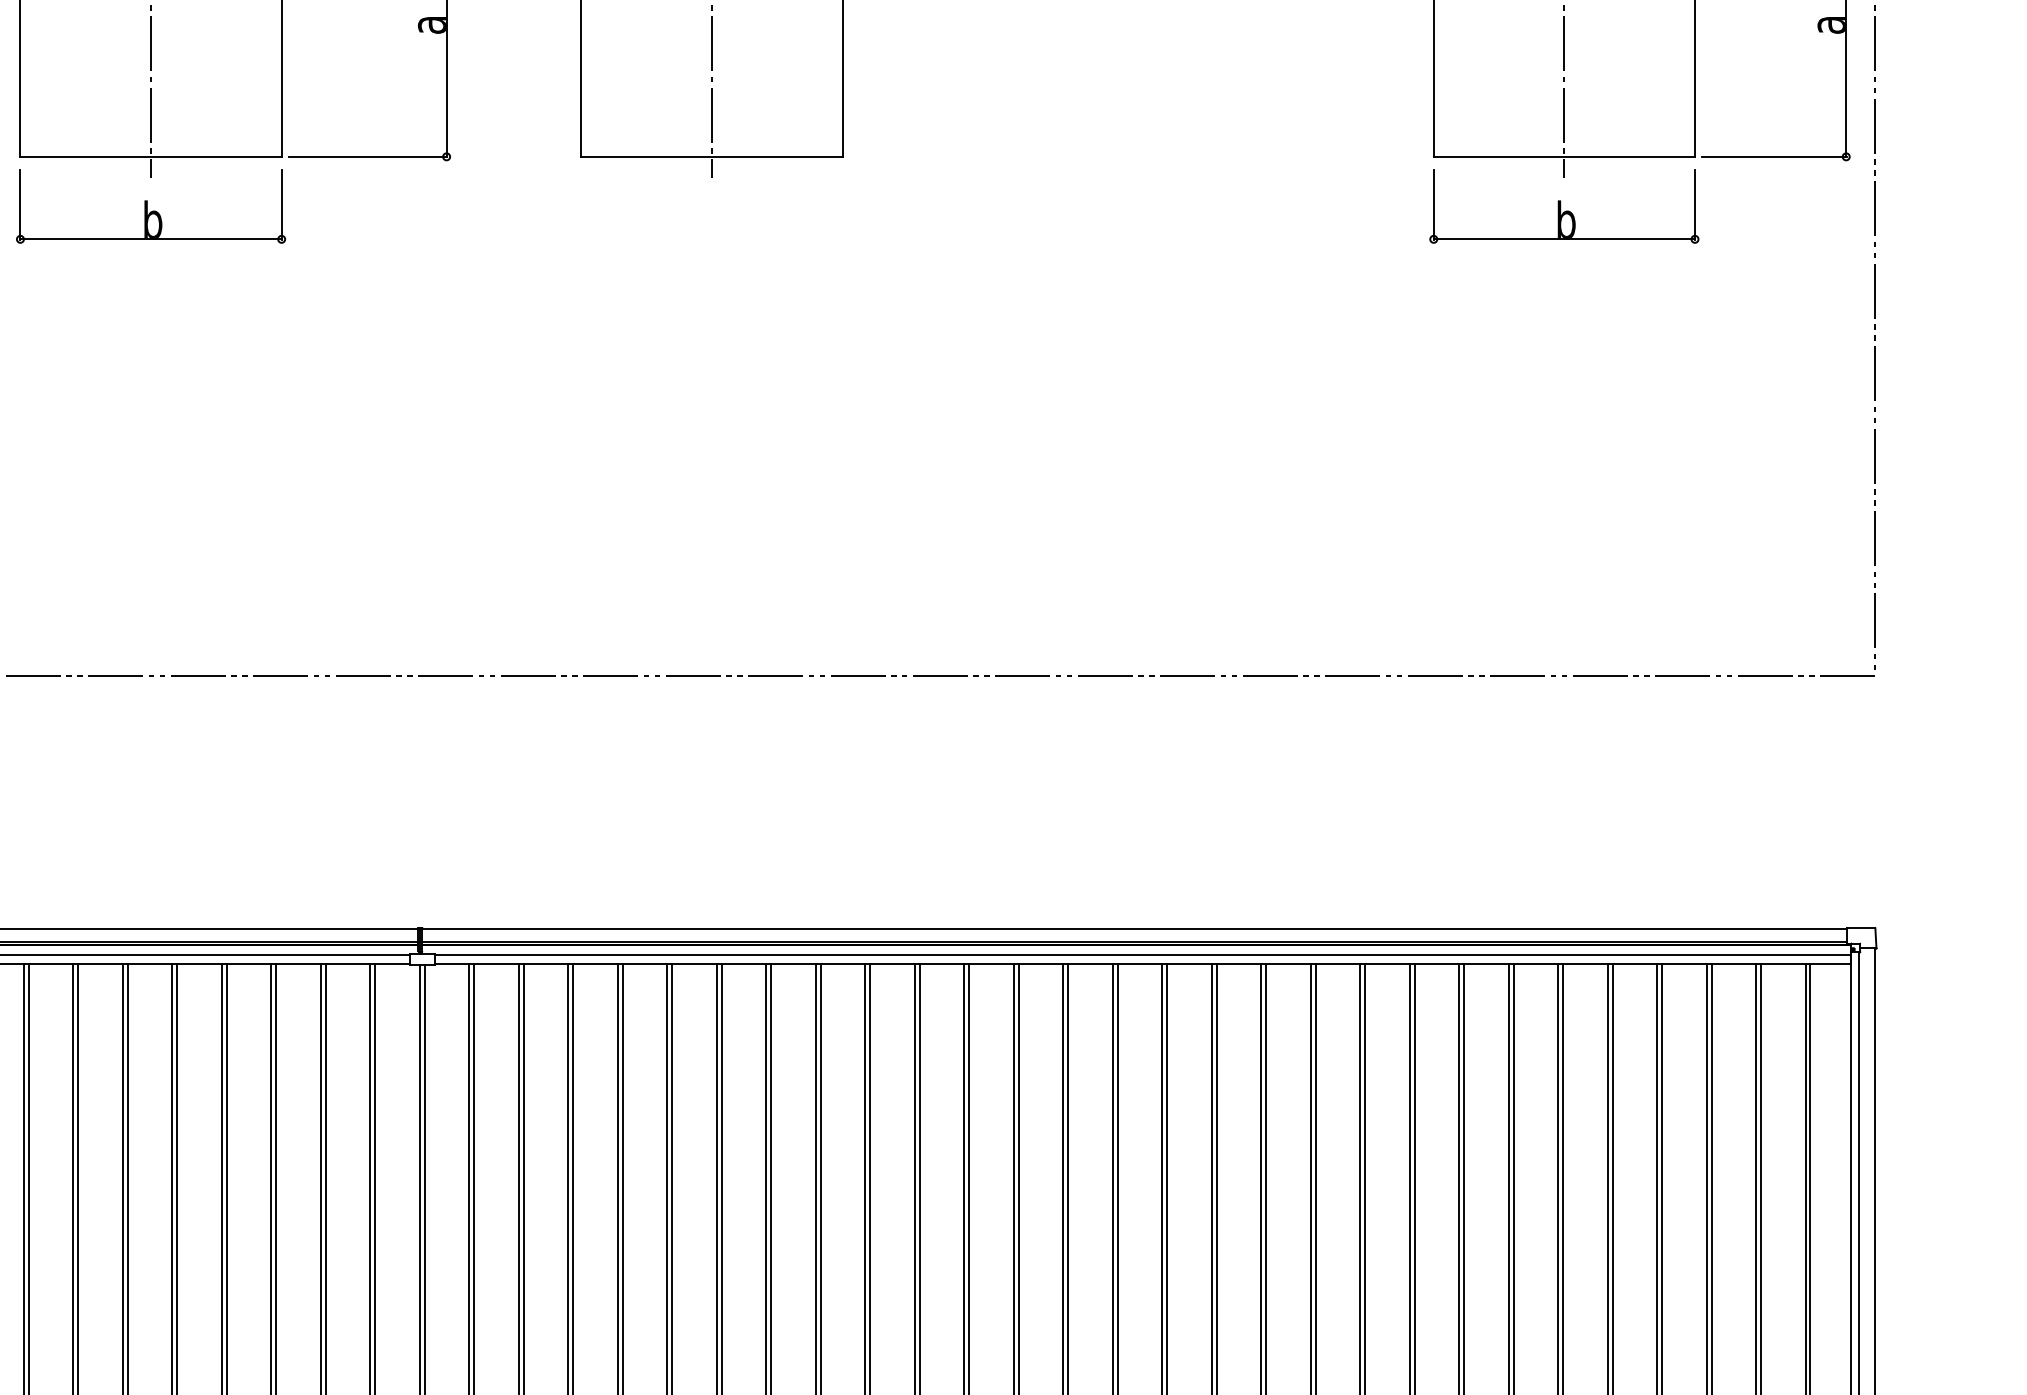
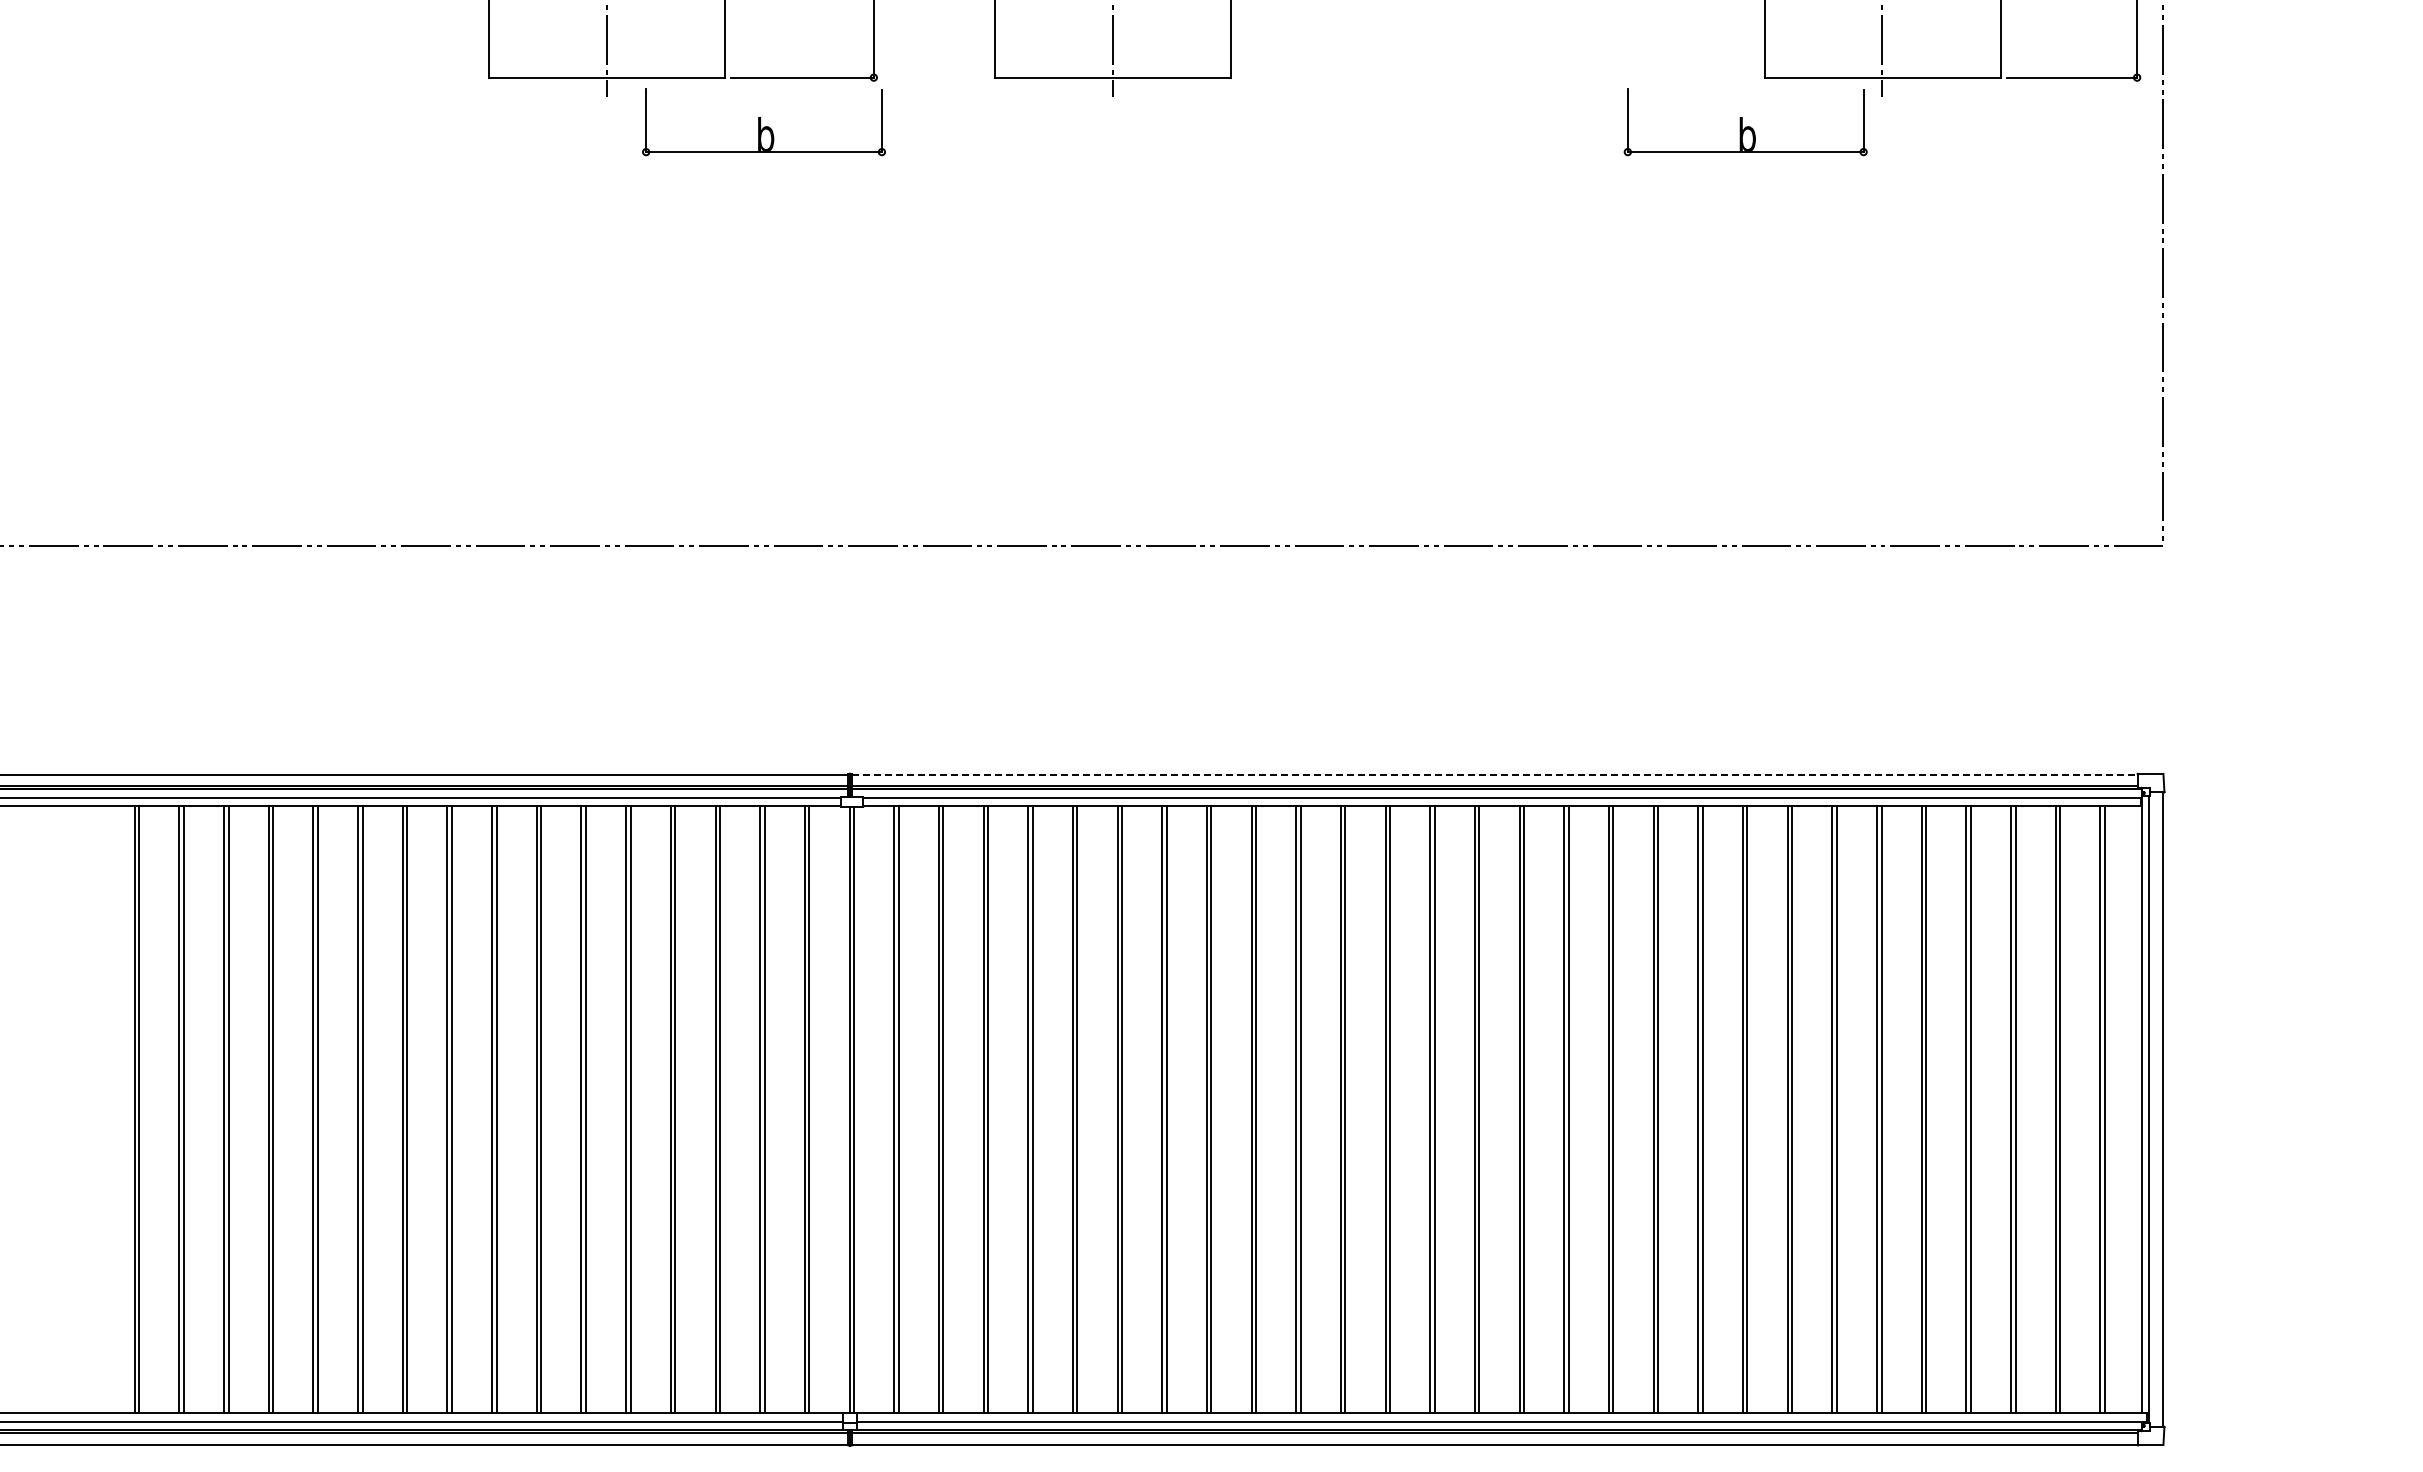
part: (150, 206) -> (763, 122), moved
part: (1564, 206) -> (1745, 122), moved
line: (1134, 928) -> (1494, 774), solid -> dashed

